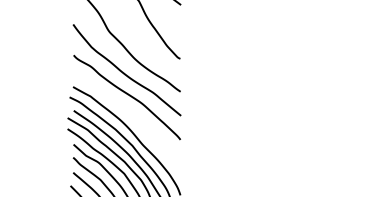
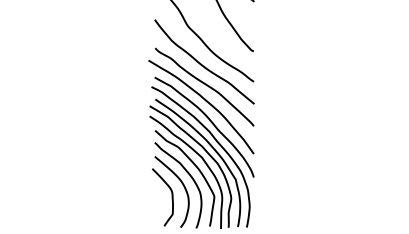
curve: (128, 113) -> (205, 101), added

